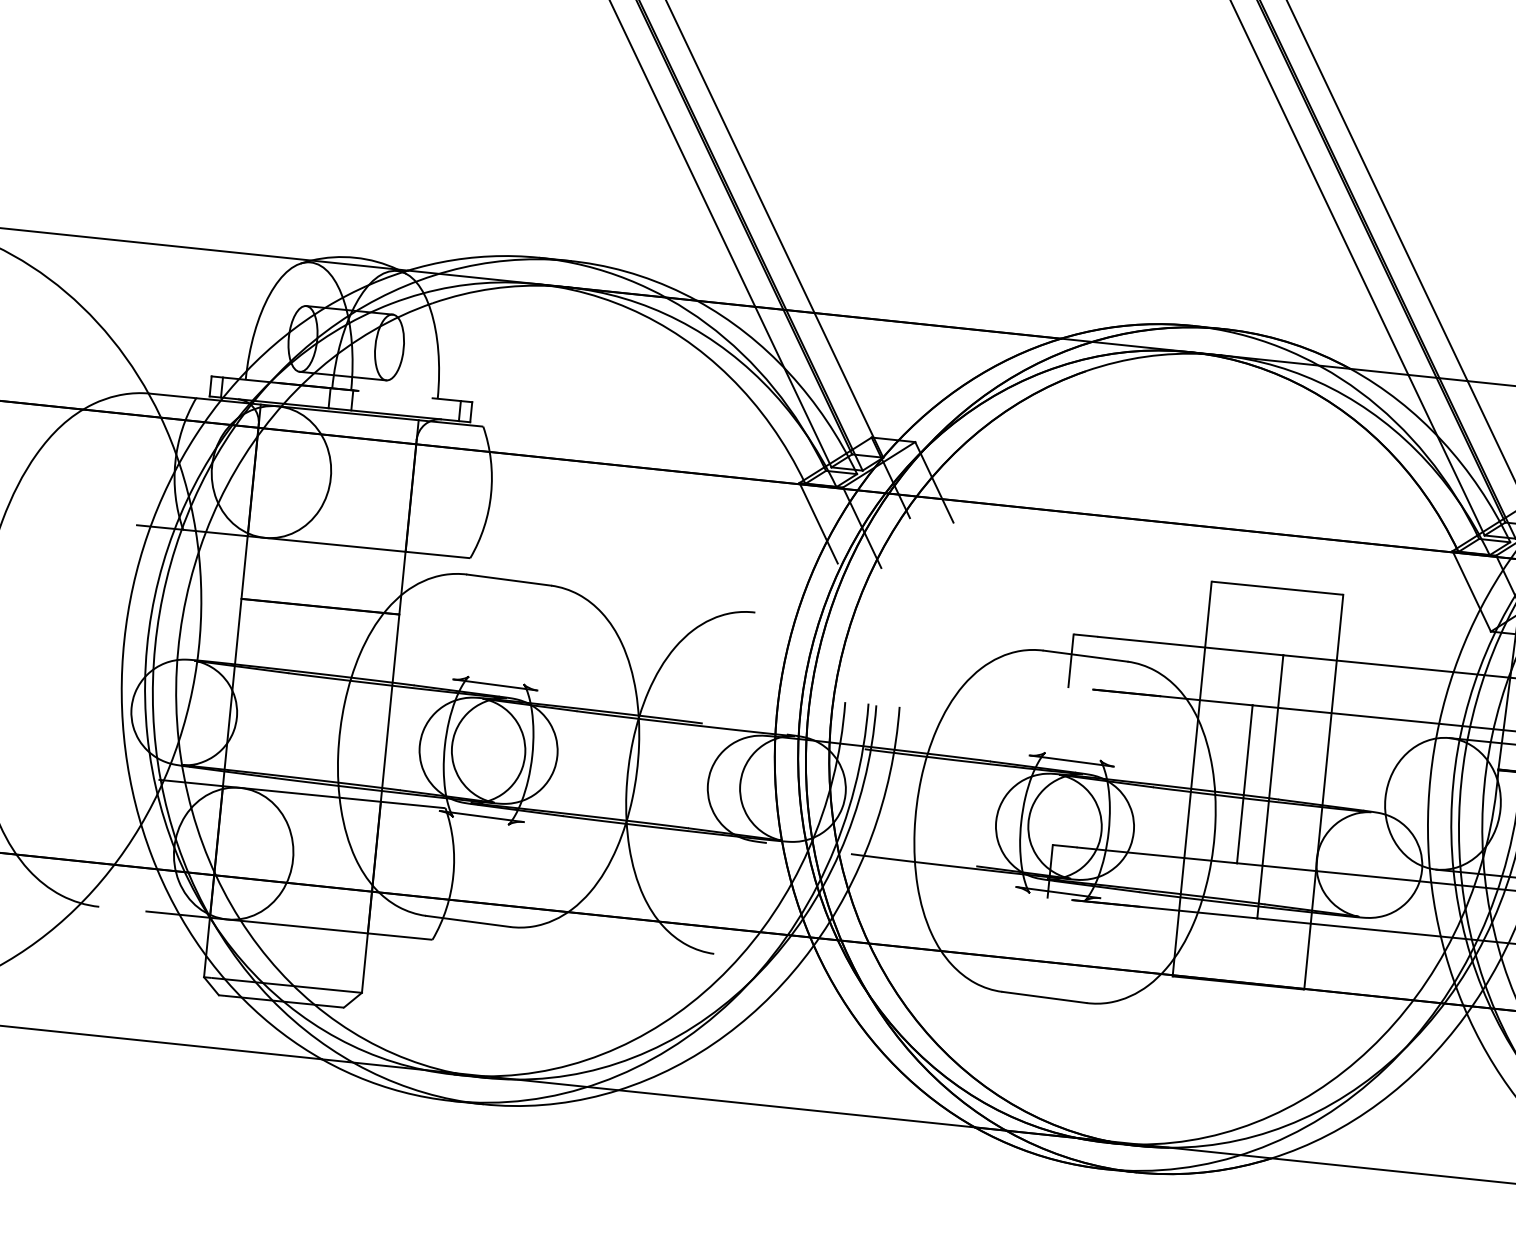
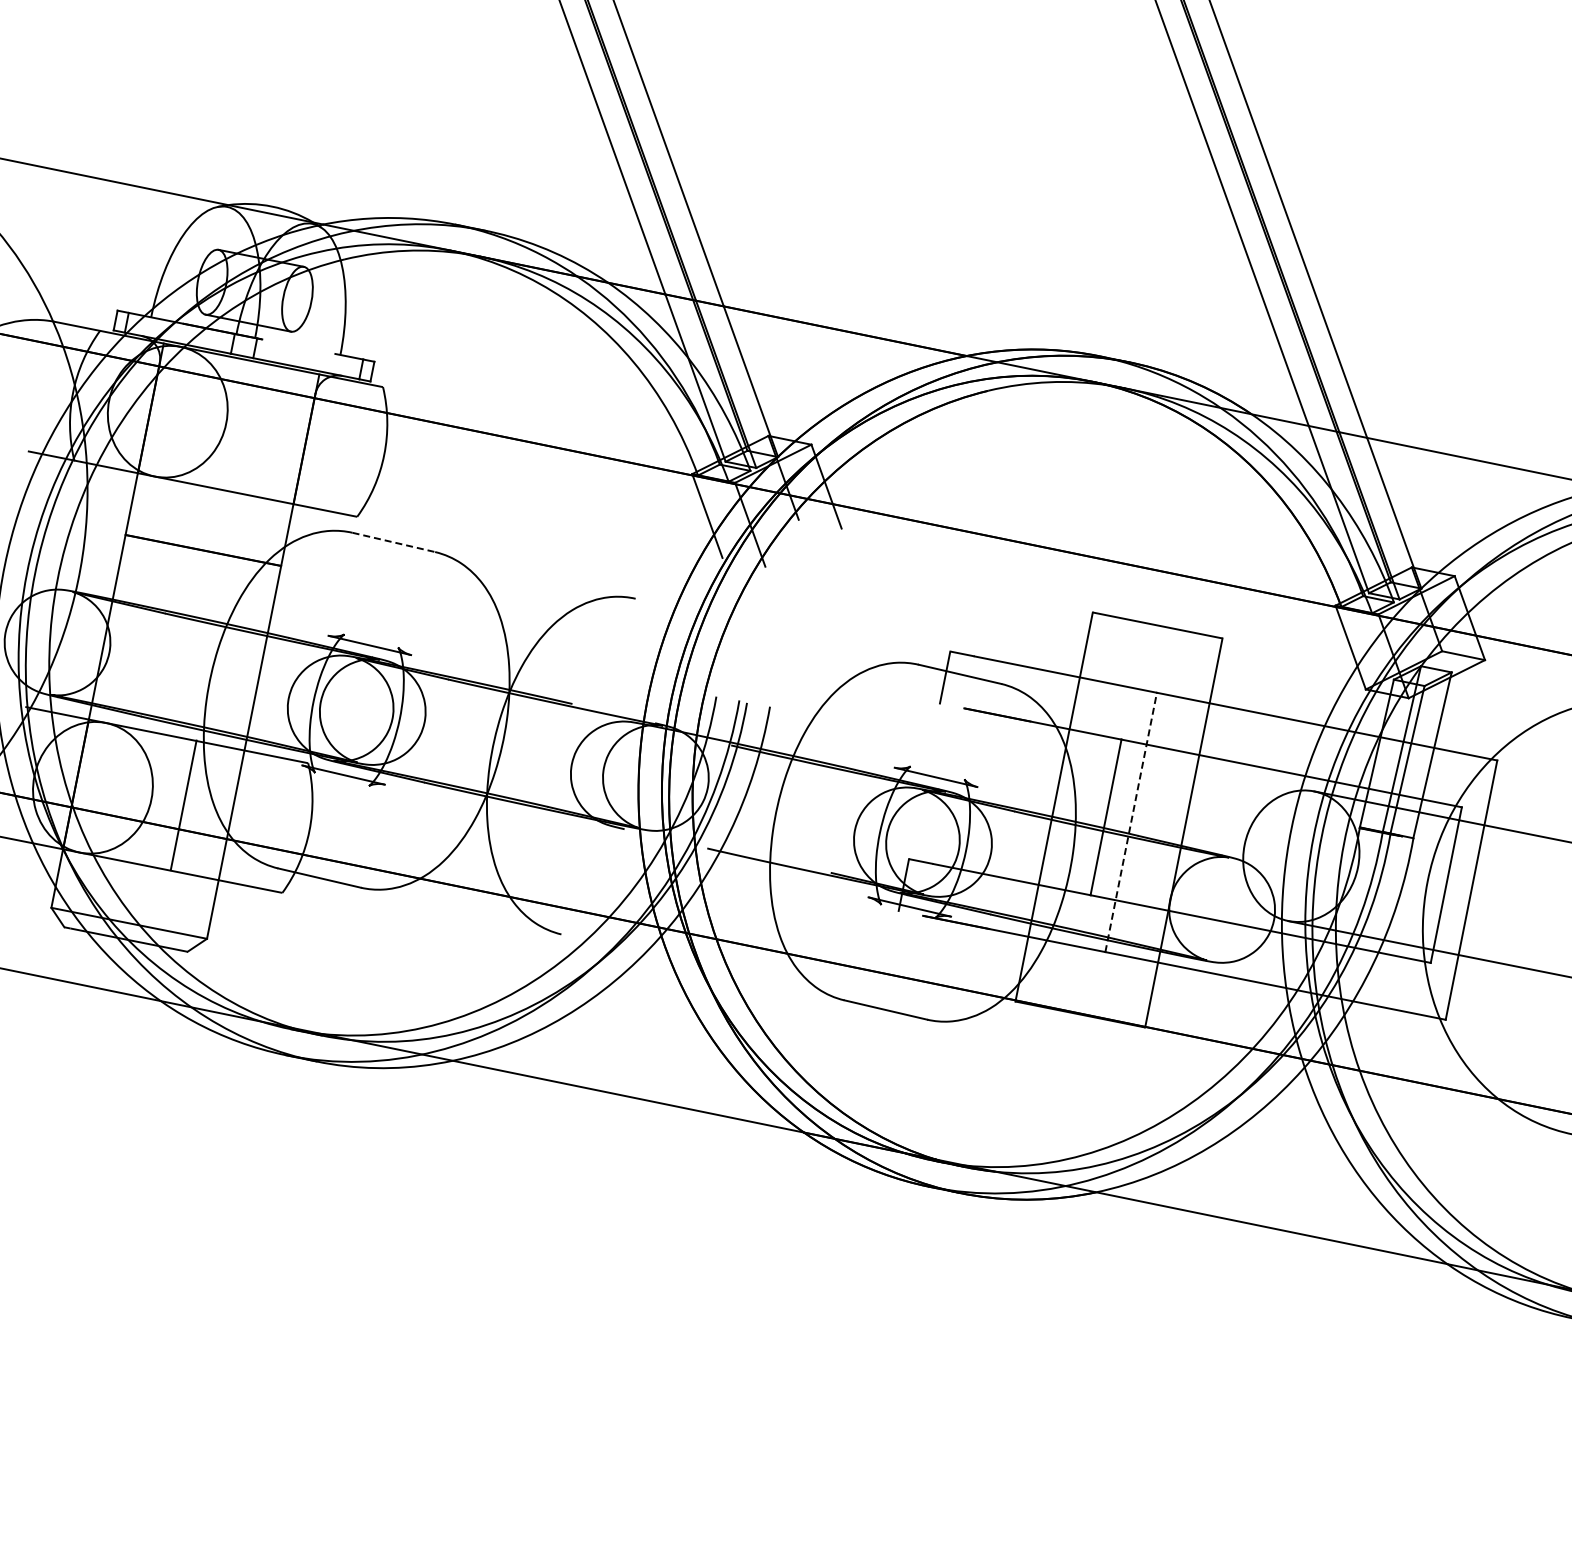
line: (509, 580) -> (394, 542), solid -> dashed
line: (1270, 785) -> (1131, 821), solid -> dashed
line: (374, 867) -> (183, 805), moved

